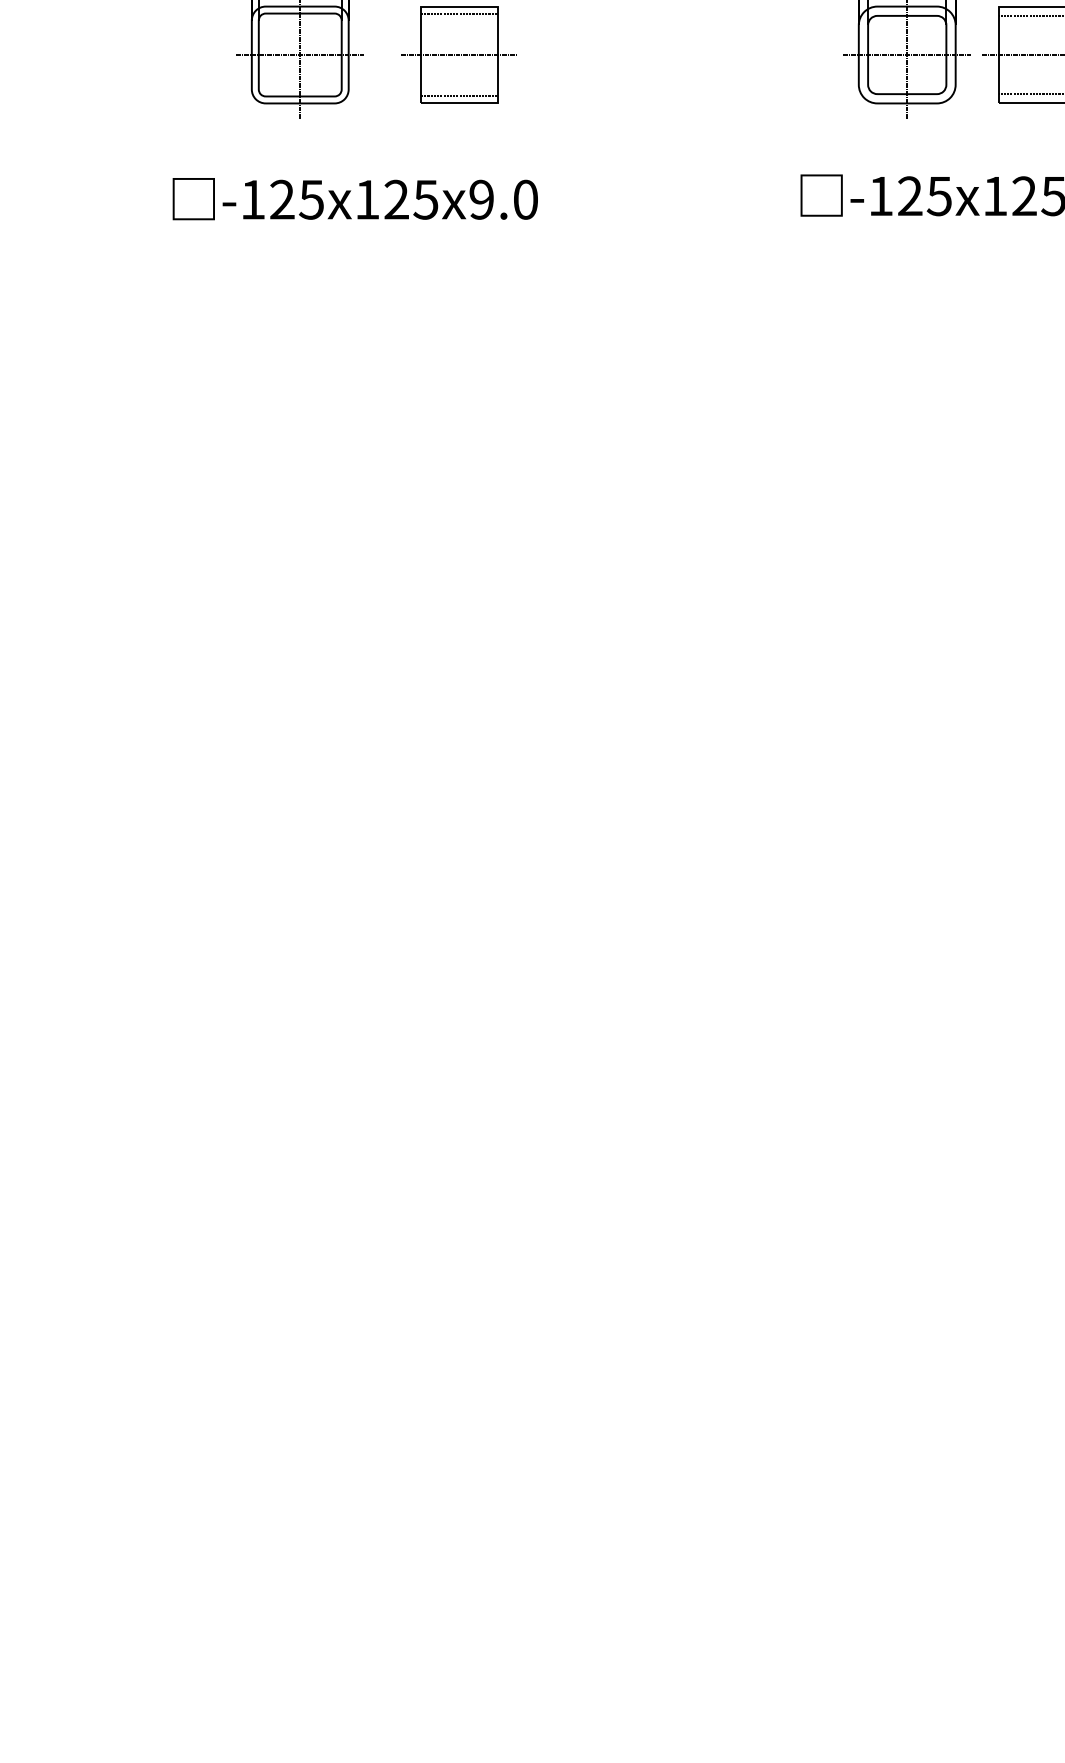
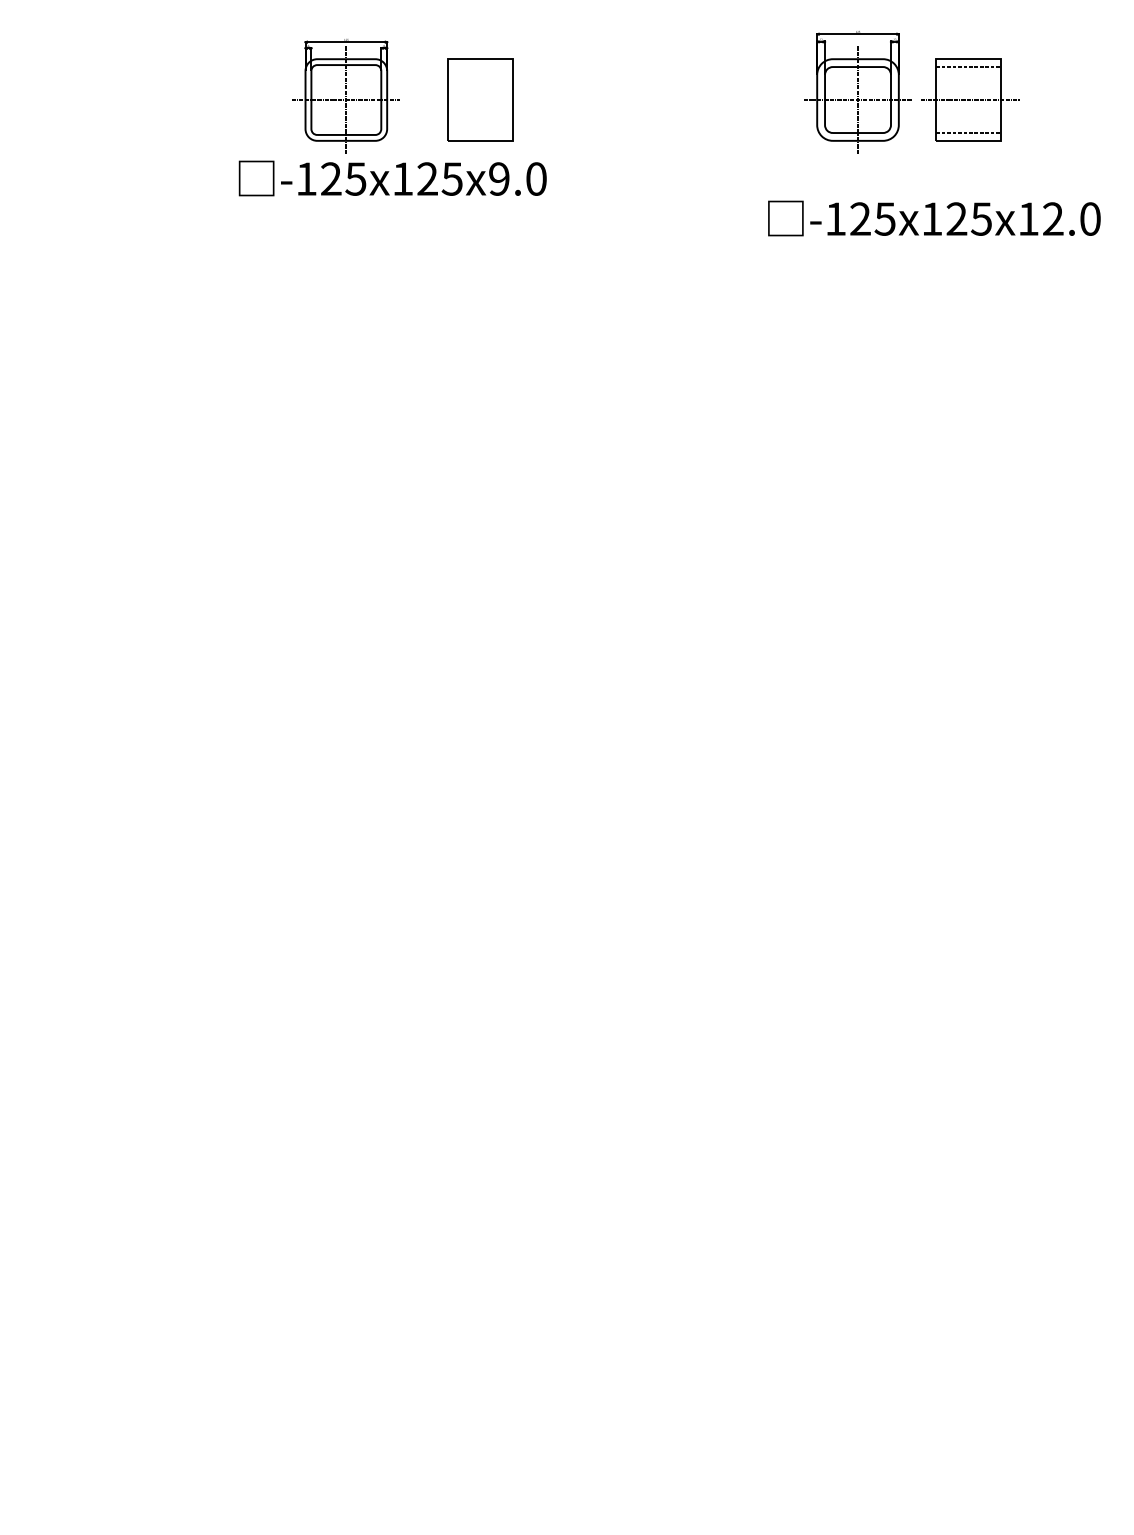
line: (459, 14) -> (480, 65), removed
line: (459, 55) -> (480, 100), removed
line: (459, 95) -> (480, 134), removed
text: (355, 199) -> (392, 178), moved

